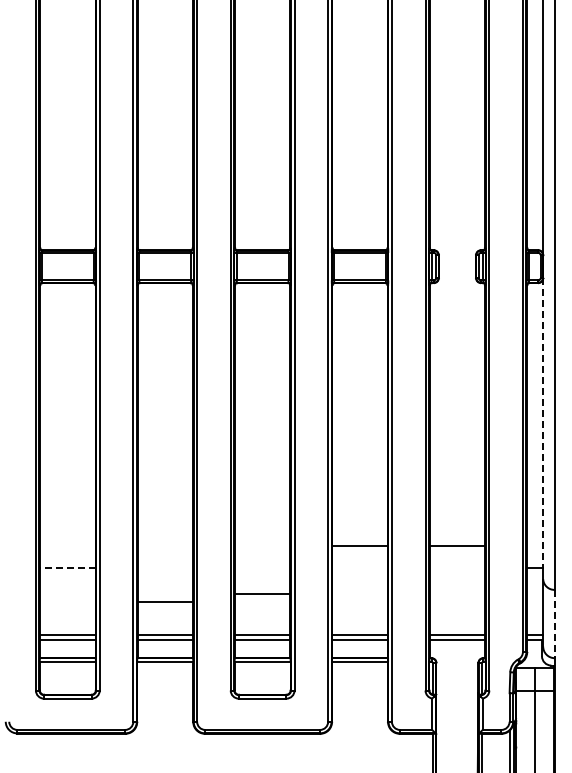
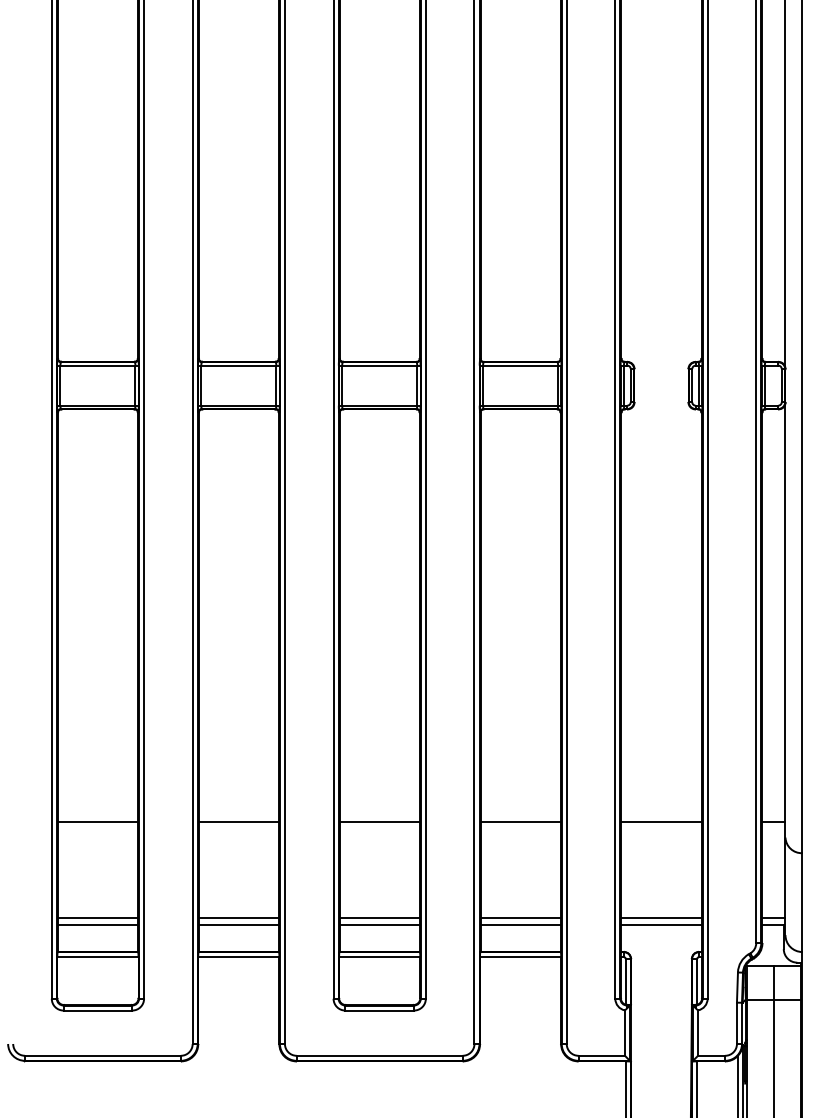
line: (543, 423) -> (785, 612), dashed -> solid
line: (359, 546) -> (519, 822), moved
line: (457, 546) -> (661, 822), moved
line: (67, 568) -> (97, 822), dashed -> solid
line: (262, 594) -> (379, 822), moved
line: (164, 602) -> (237, 822), moved
line: (554, 624) -> (801, 903), dashed -> solid

